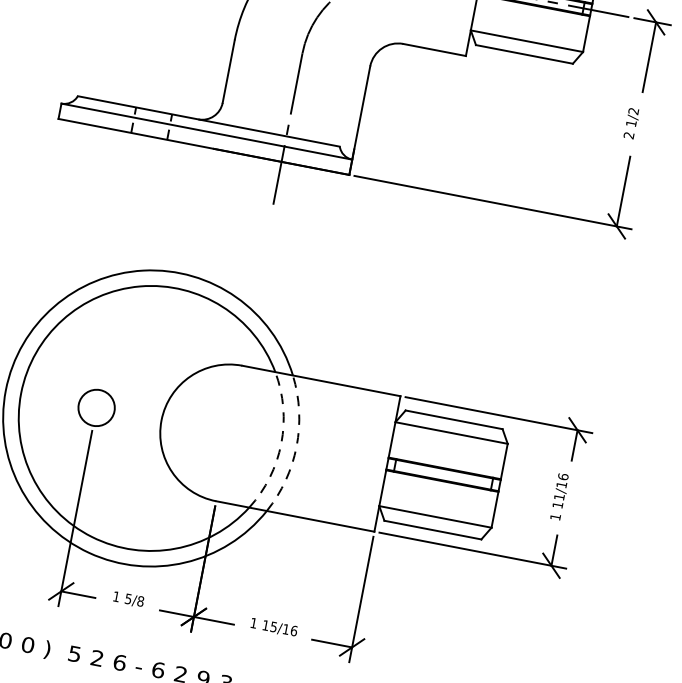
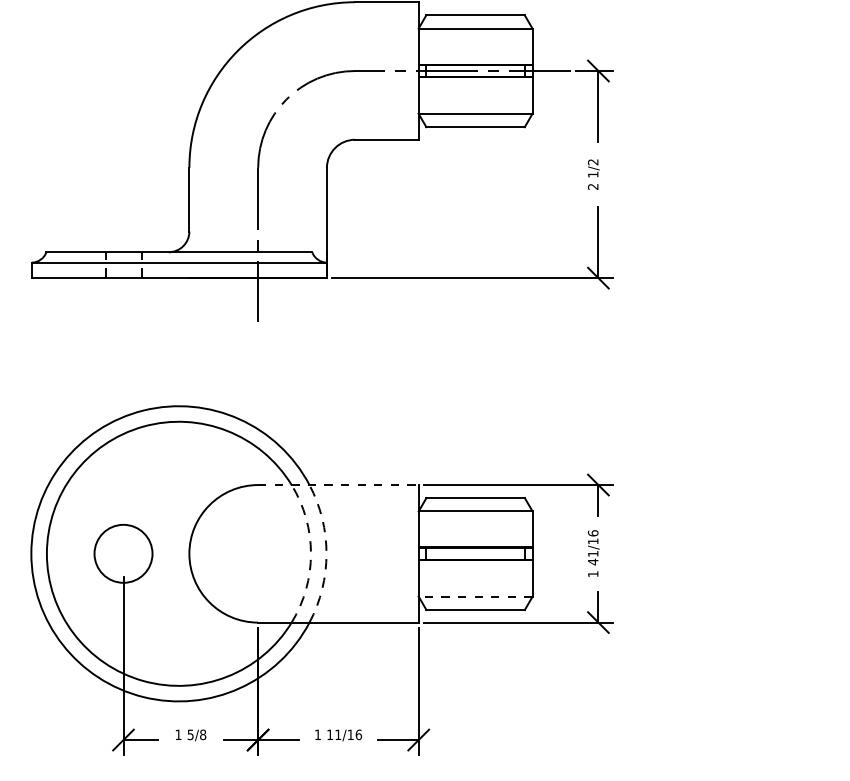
line: (321, 381) -> (338, 485), solid -> dashed
circle: (96, 407) -> (123, 553), size x1.6
text: (558, 504) -> (593, 561), 11/16 -> 41/16
line: (435, 516) -> (475, 596), solid -> dashed
text: (274, 626) -> (338, 734), 15/16 -> 11/16

